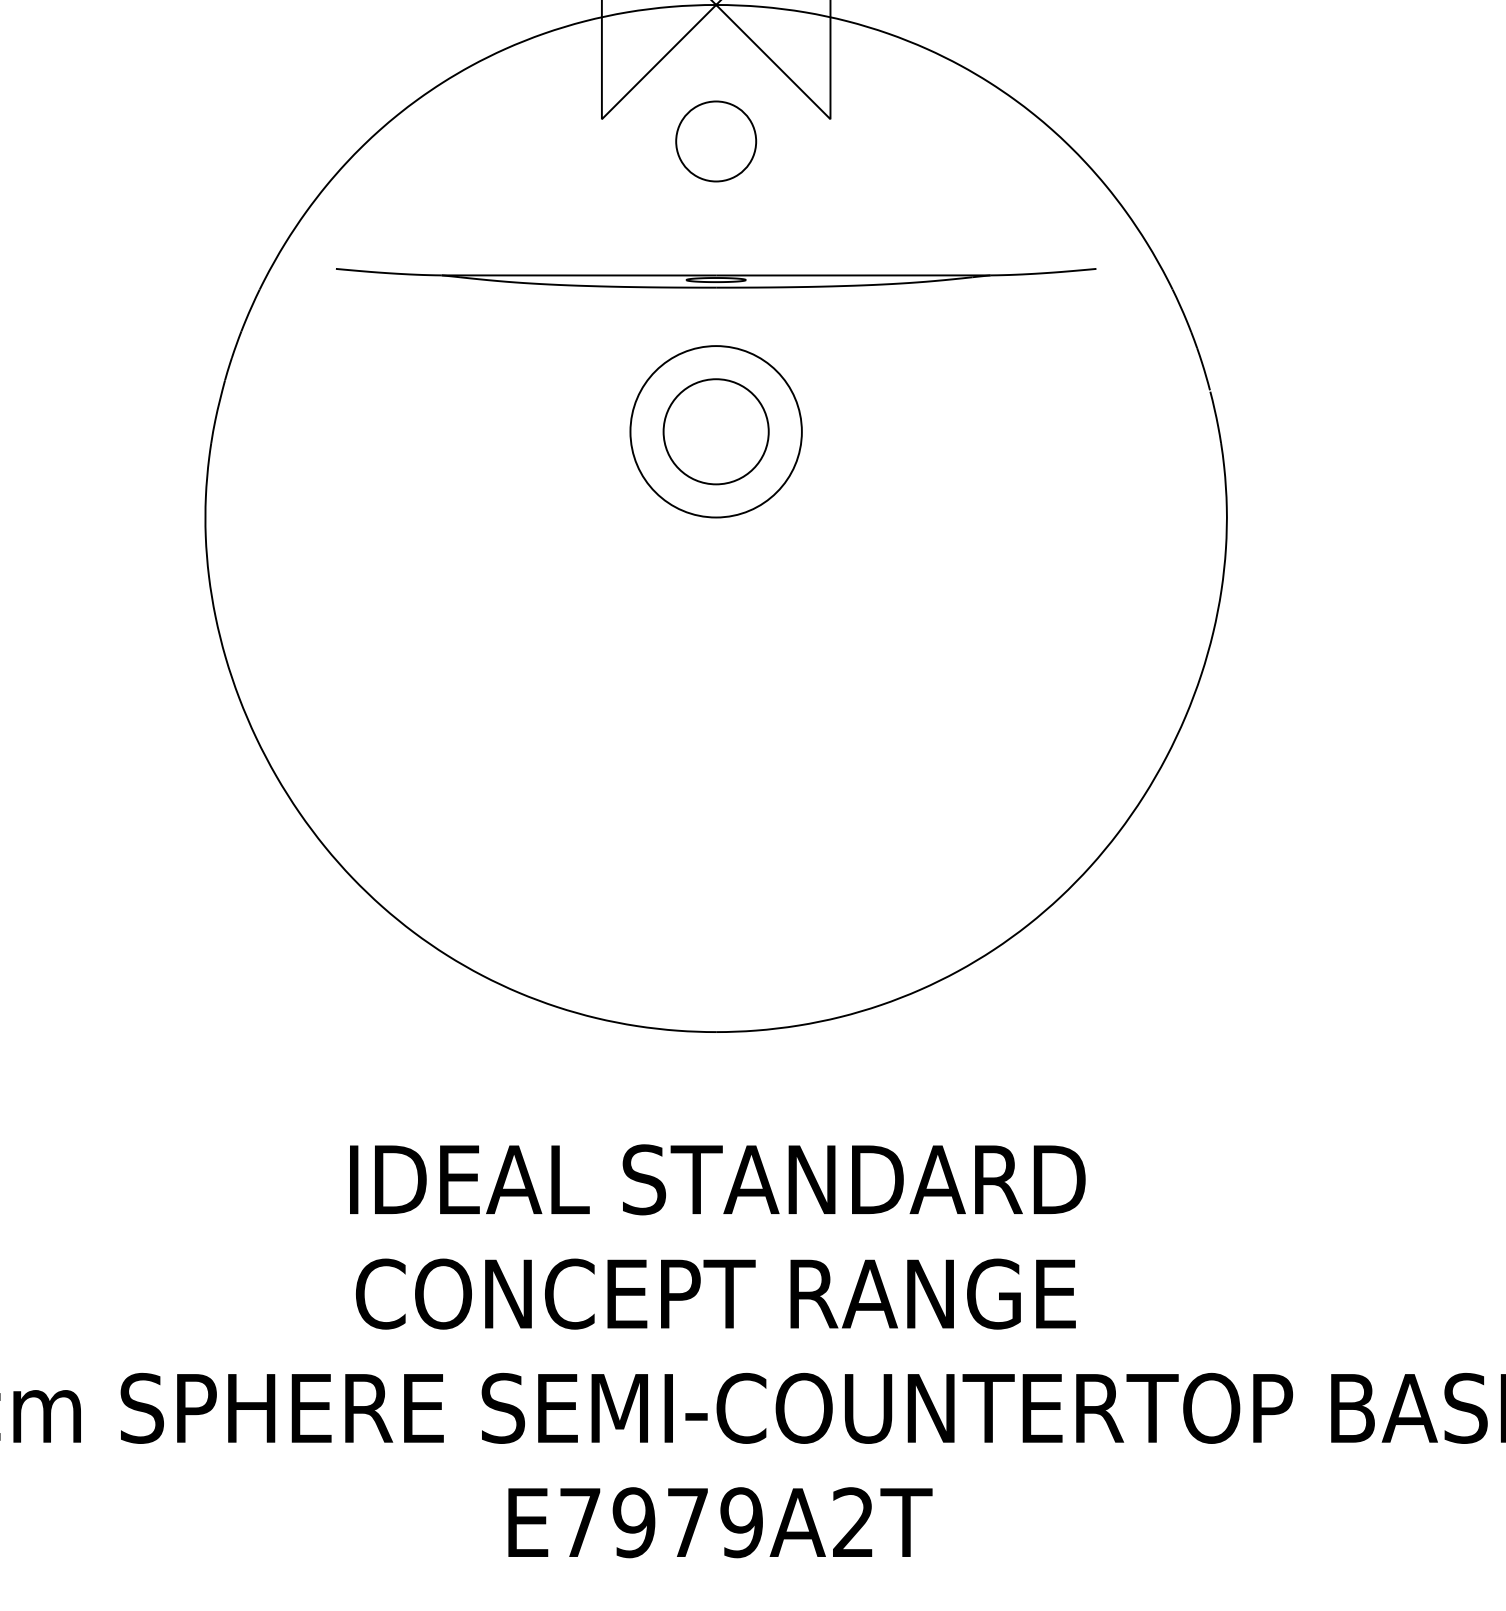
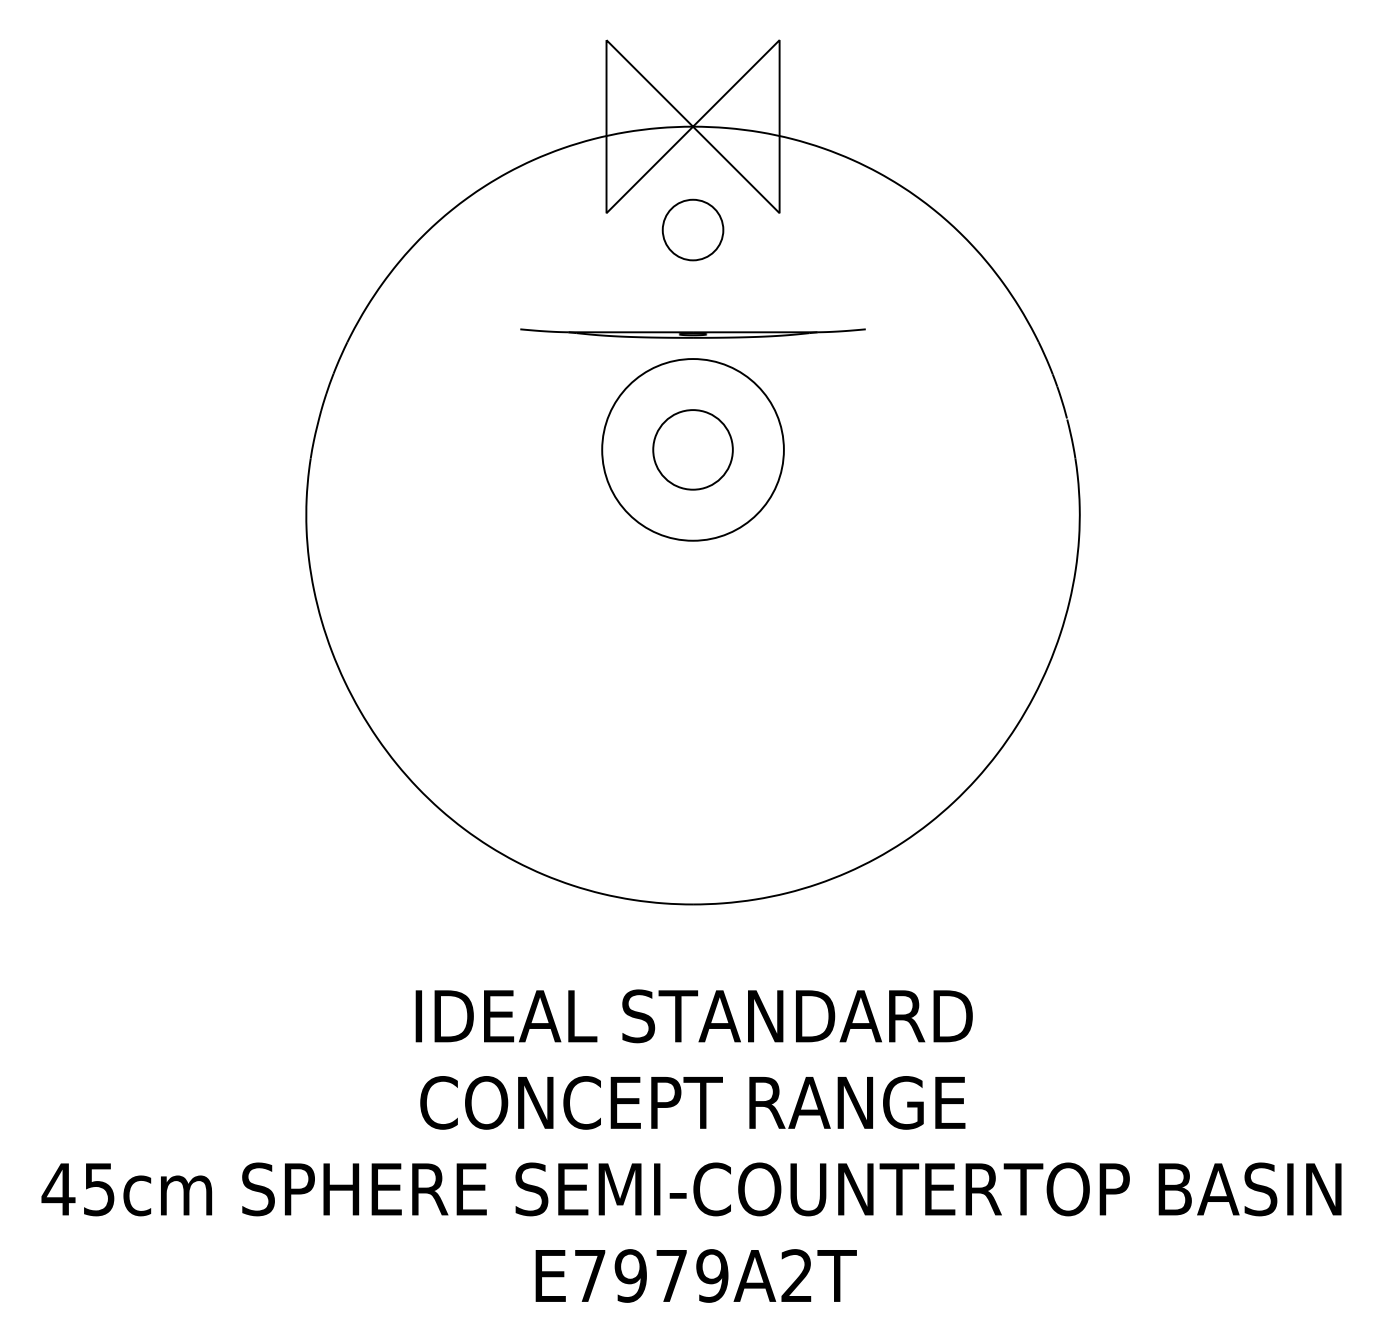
part: (715, 278) -> (692, 333), size x0.6
circle: (715, 431) -> (692, 449), size x1.4

